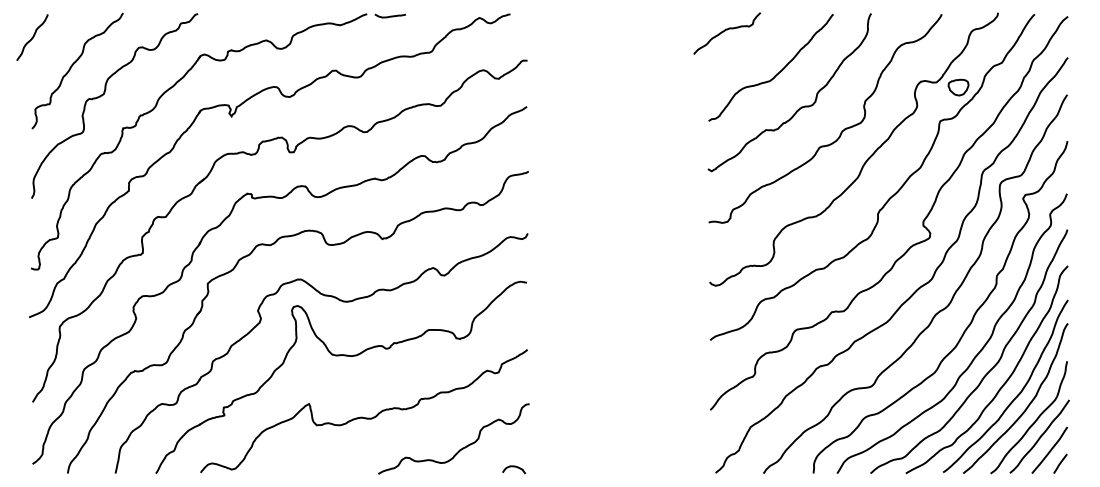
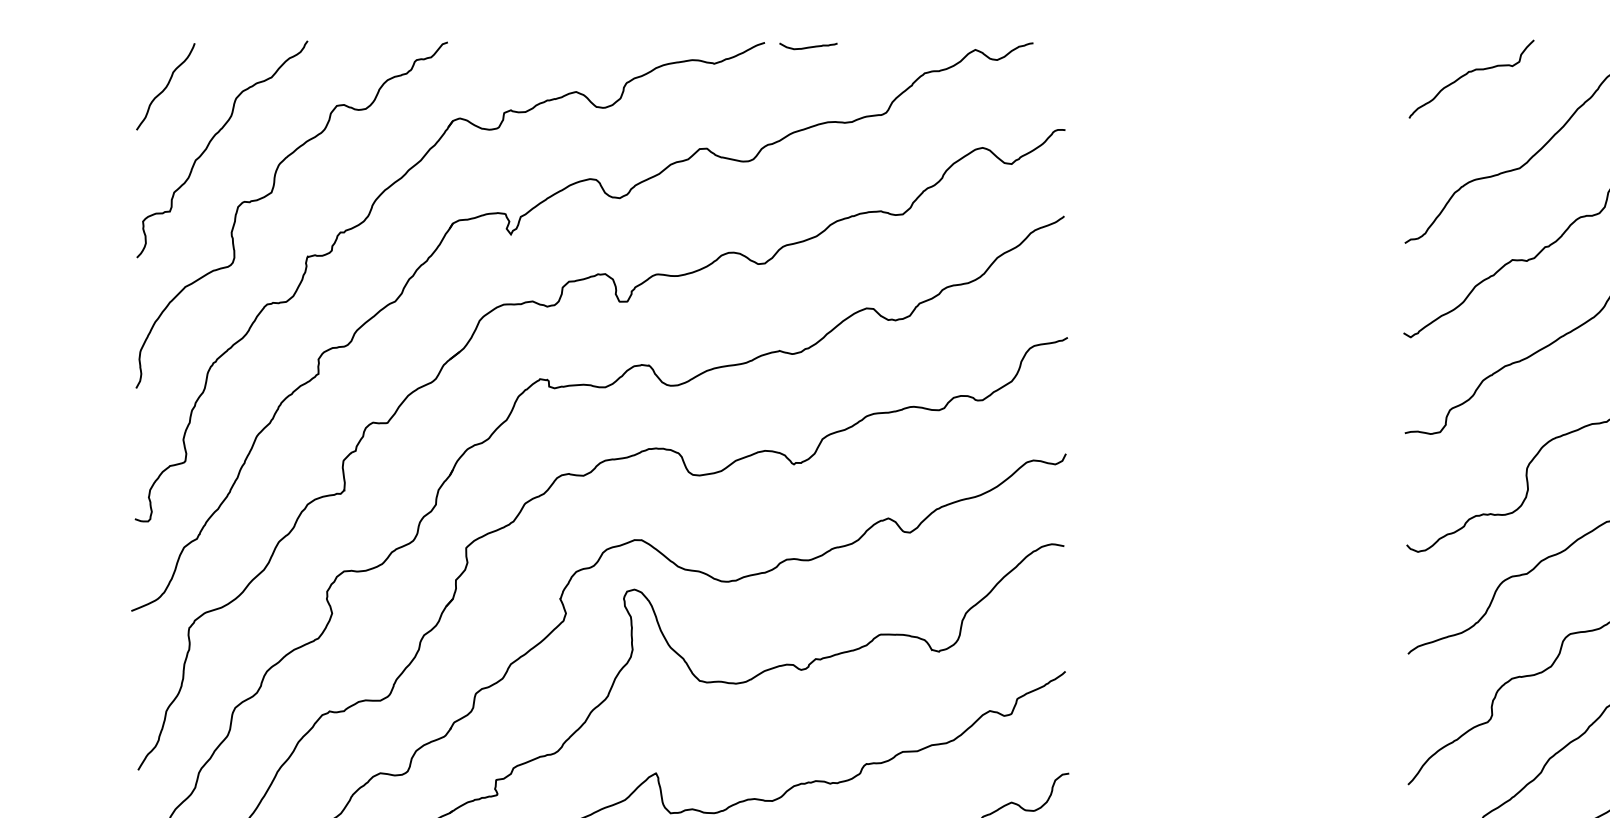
curve: (725, 31) -> (1468, 75), moved
curve: (32, 37) -> (165, 86), moved

